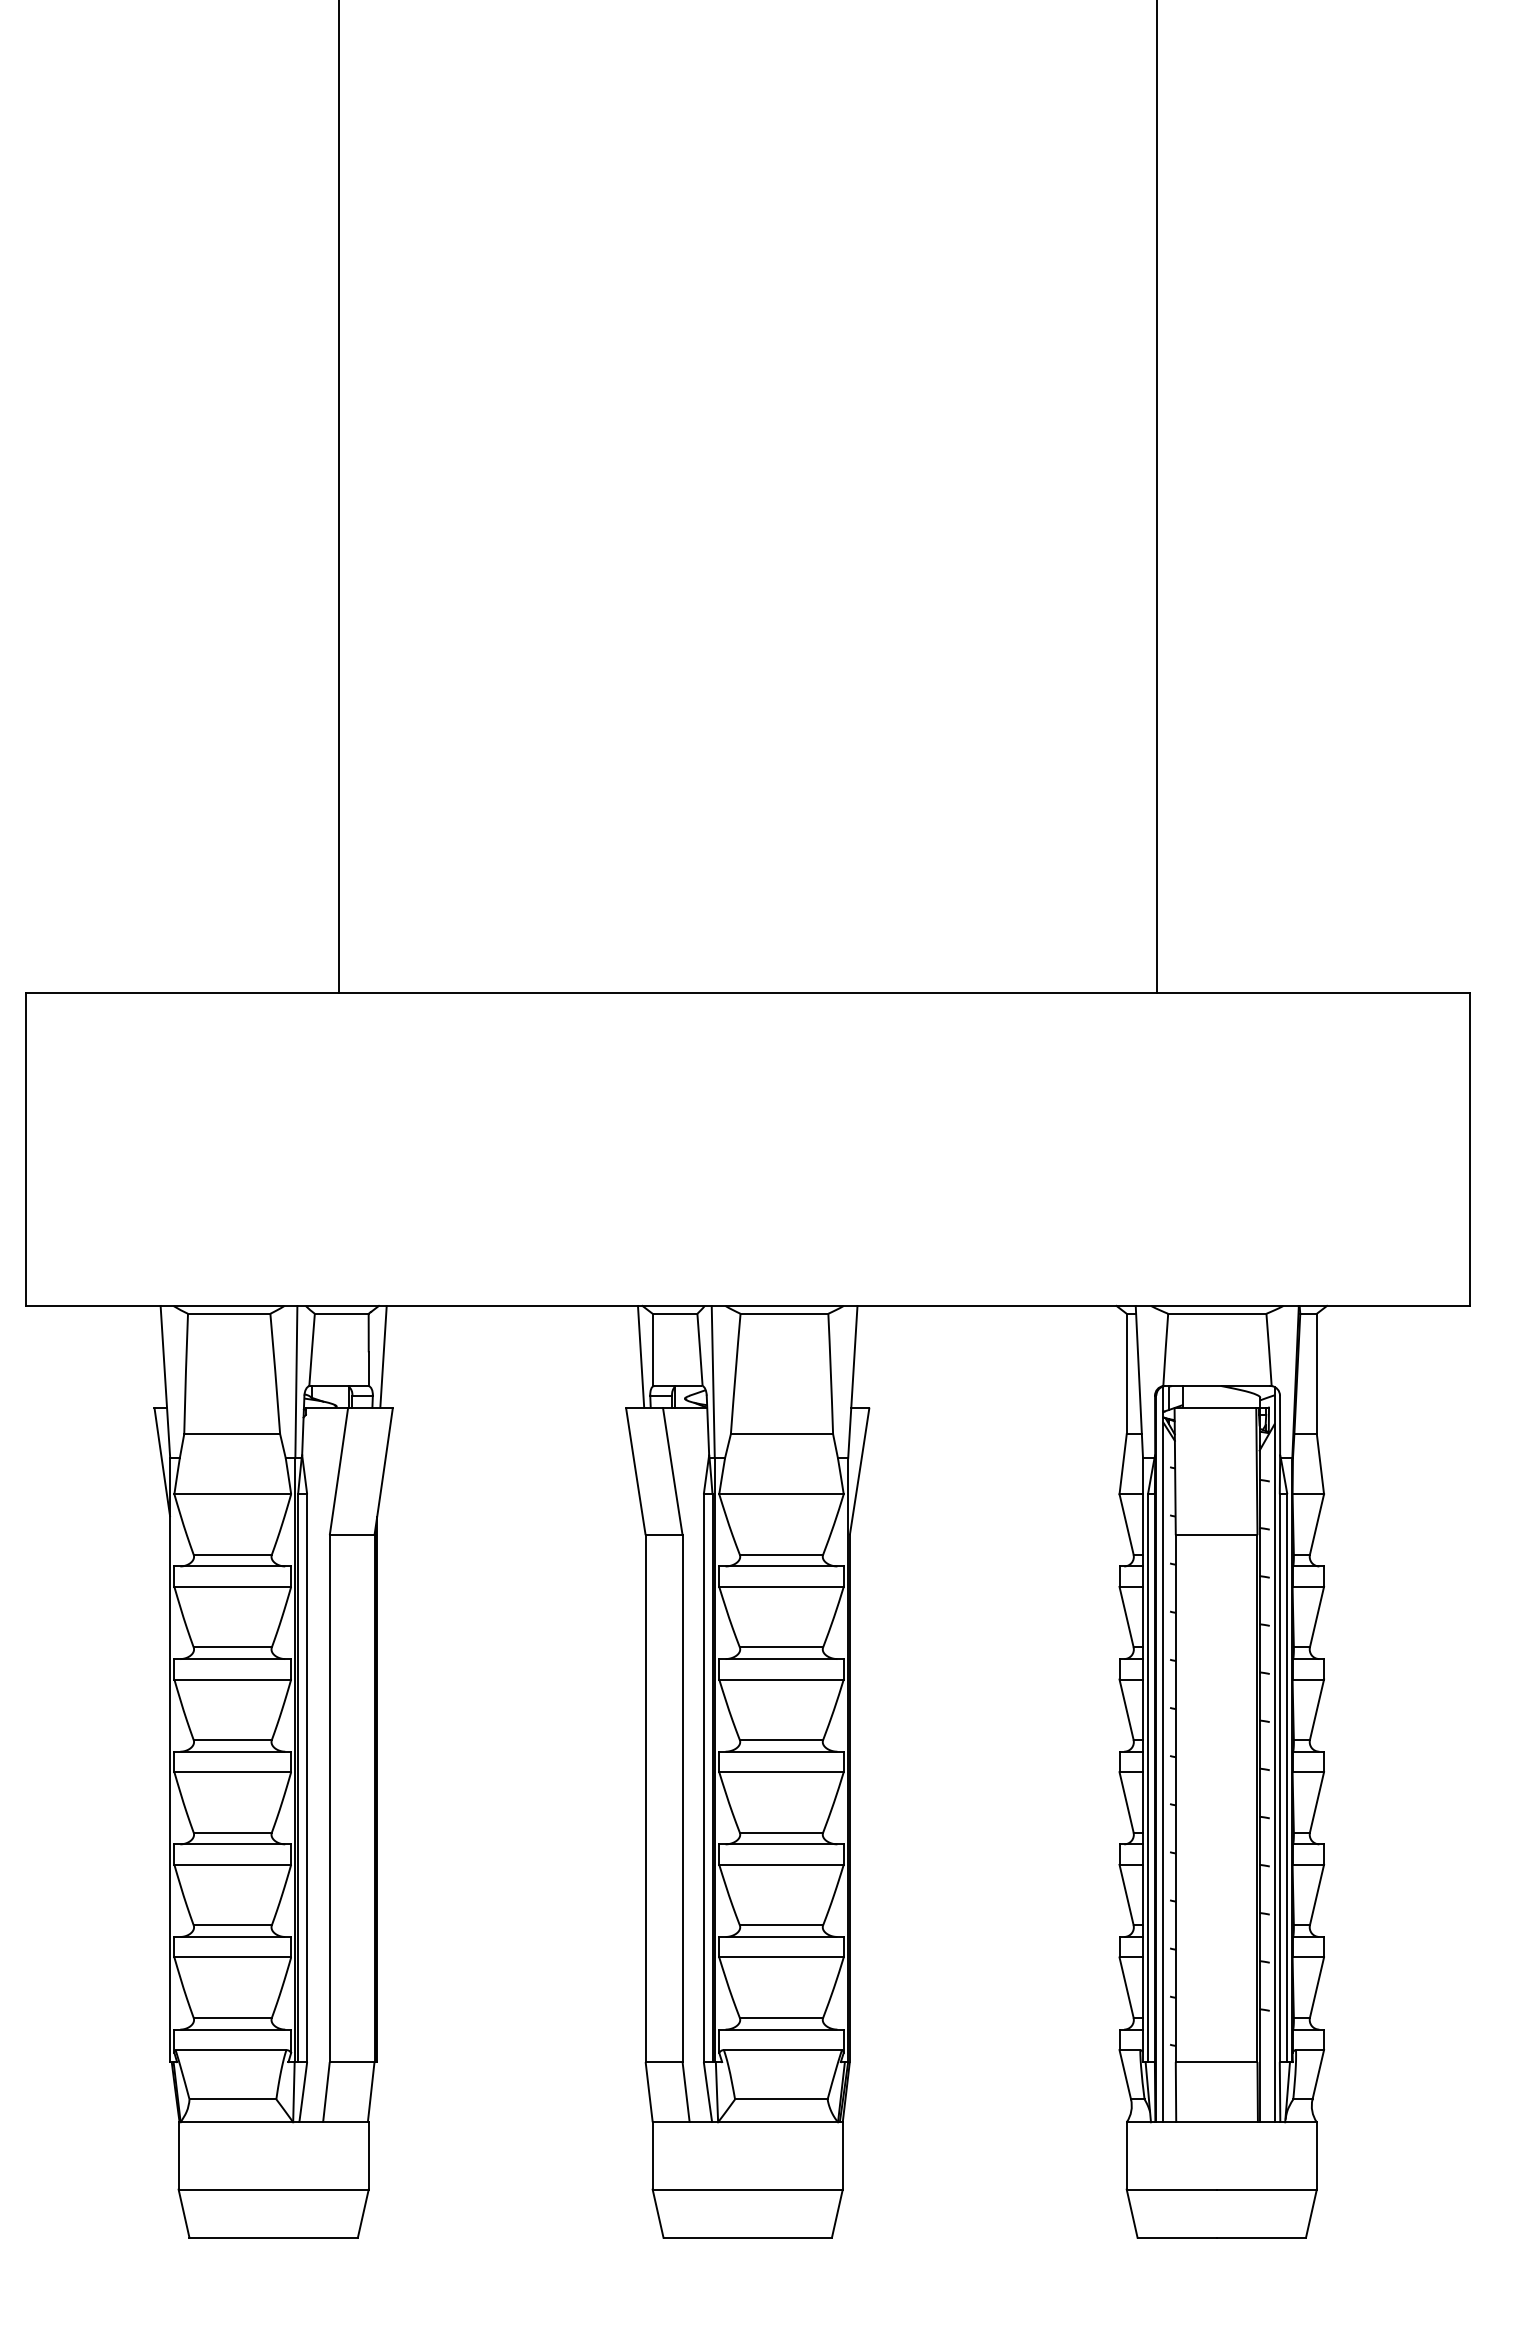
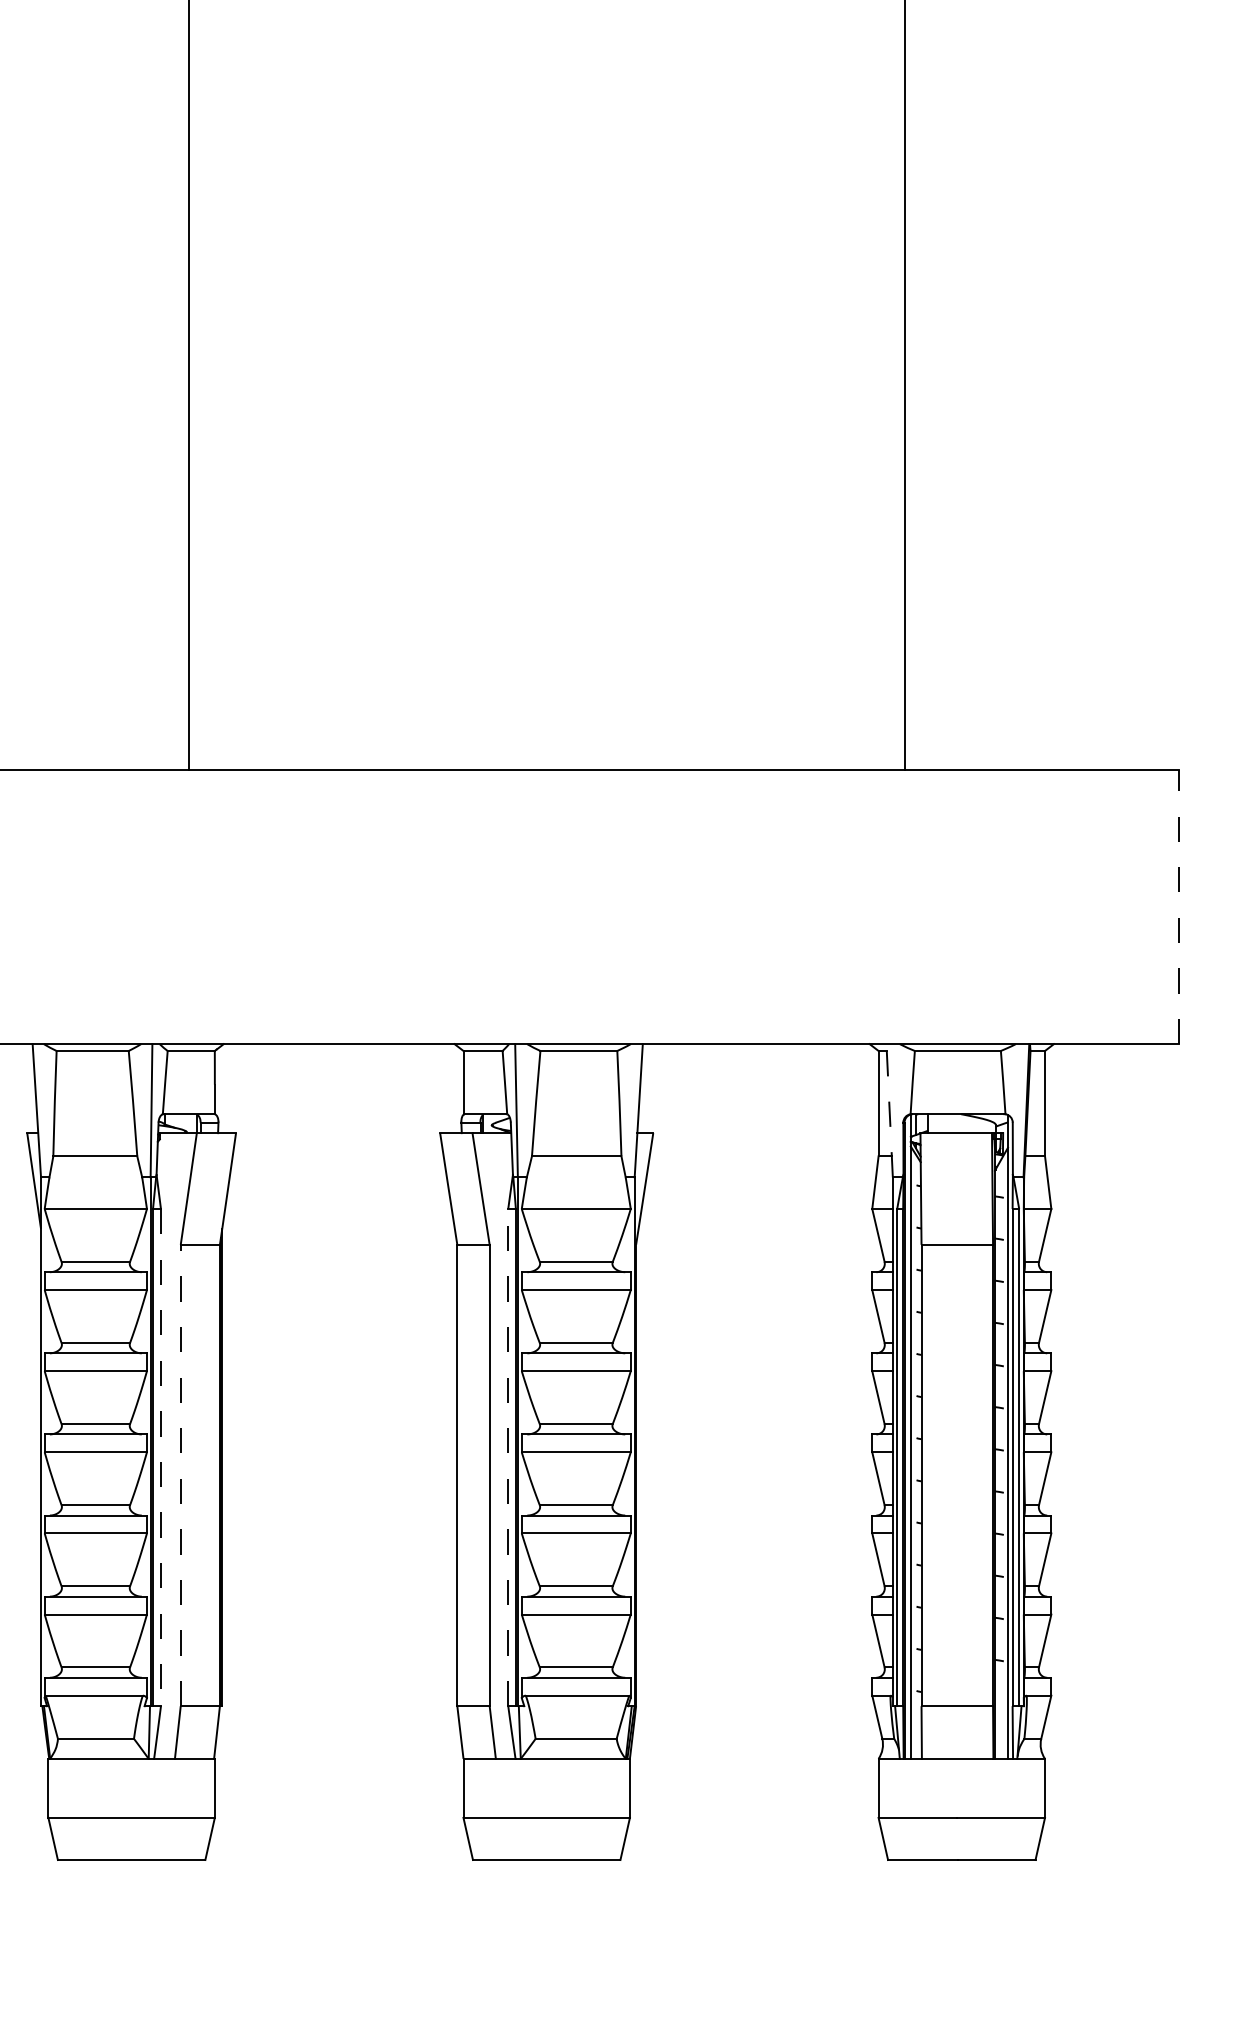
line: (1469, 1149) -> (1178, 907), solid -> dashed
line: (383, 1356) -> (227, 1088), removed
line: (640, 1356) -> (452, 1088), removed
line: (1139, 1381) -> (889, 1110), solid -> dashed
line: (307, 1778) -> (161, 1457), solid -> dashed
line: (703, 1778) -> (507, 1457), solid -> dashed
line: (329, 1798) -> (180, 1475), solid -> dashed

